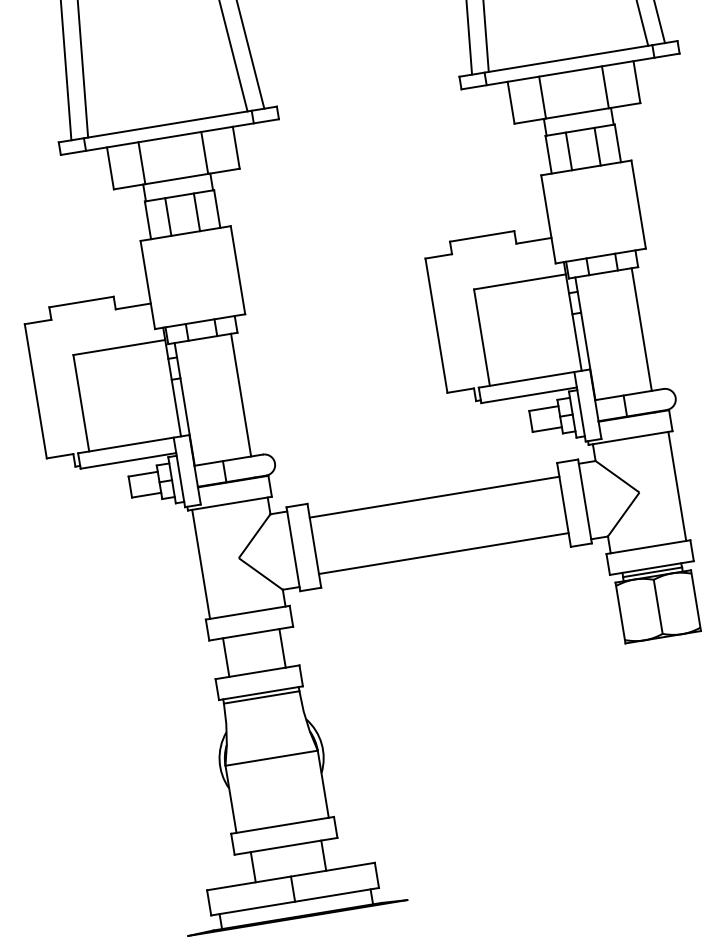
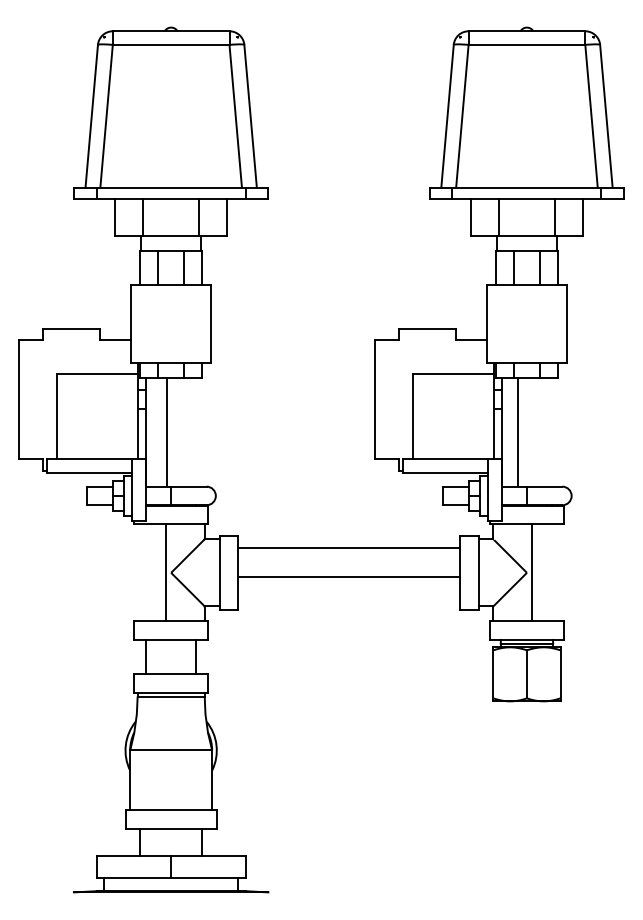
line: (641, 328) -> (517, 431), moved
line: (241, 394) -> (167, 431), moved
line: (677, 486) -> (531, 572), moved
line: (443, 553) -> (348, 576), moved
line: (200, 564) -> (165, 572), moved

